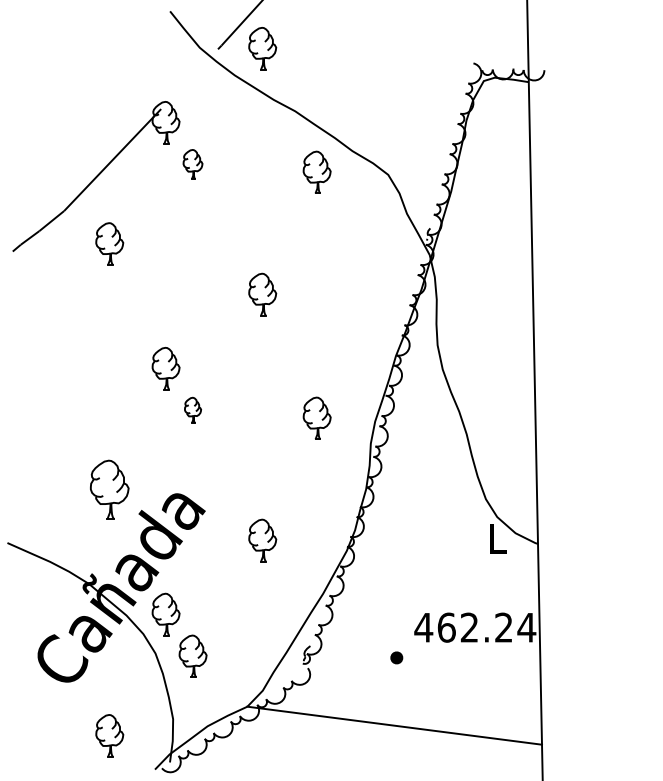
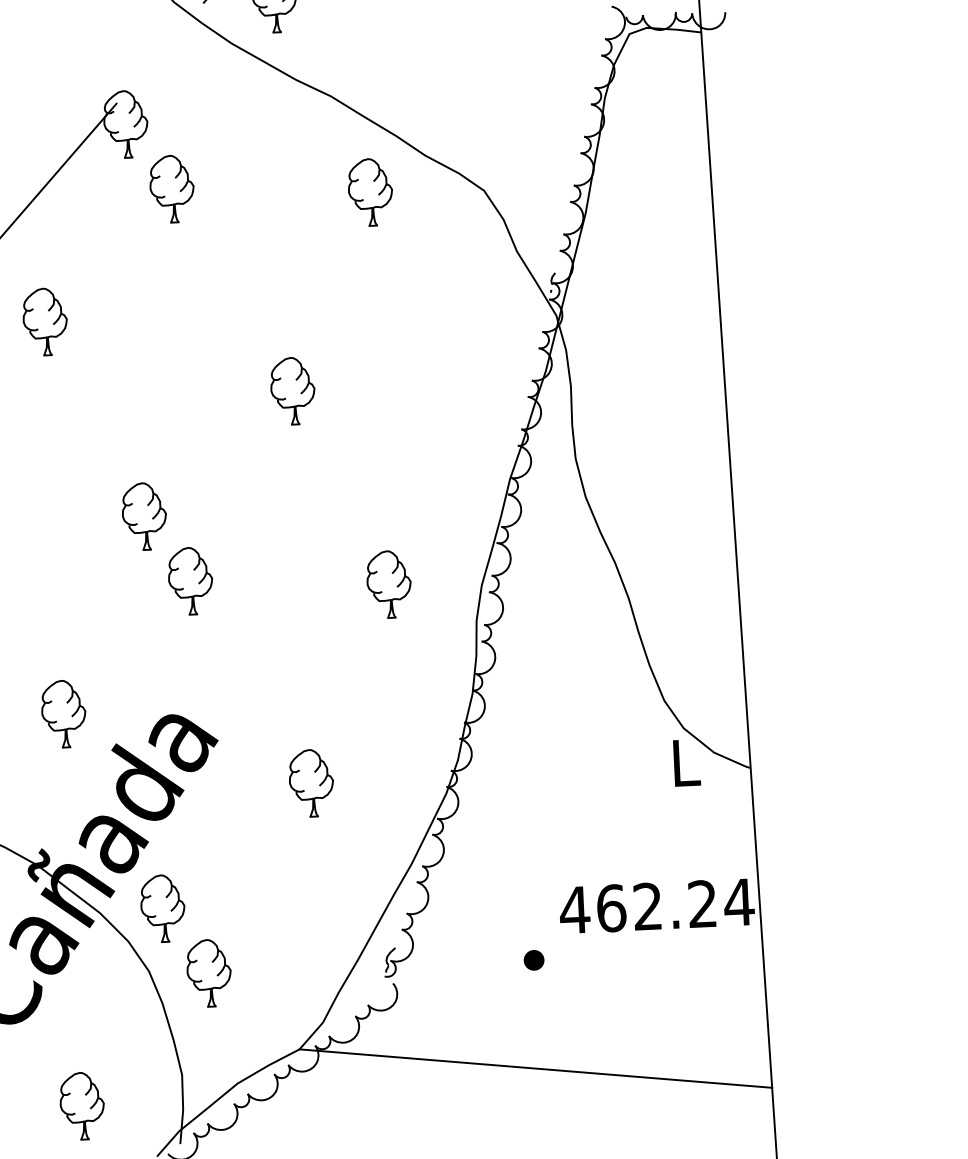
part: (192, 164) -> (171, 188), size x1.43
part: (192, 409) -> (189, 579), size x1.67
part: (109, 489) -> (63, 713), size x0.71

